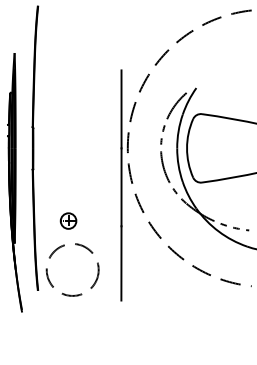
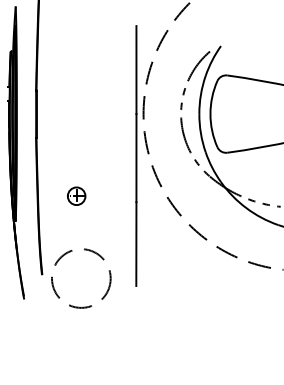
circle: (72, 269) -> (81, 278), moved

